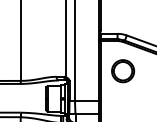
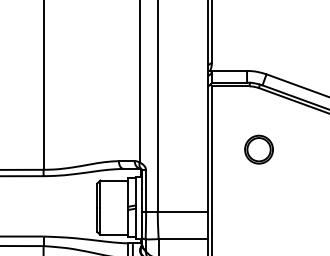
part: (123, 71) -> (259, 150), size x0.6

